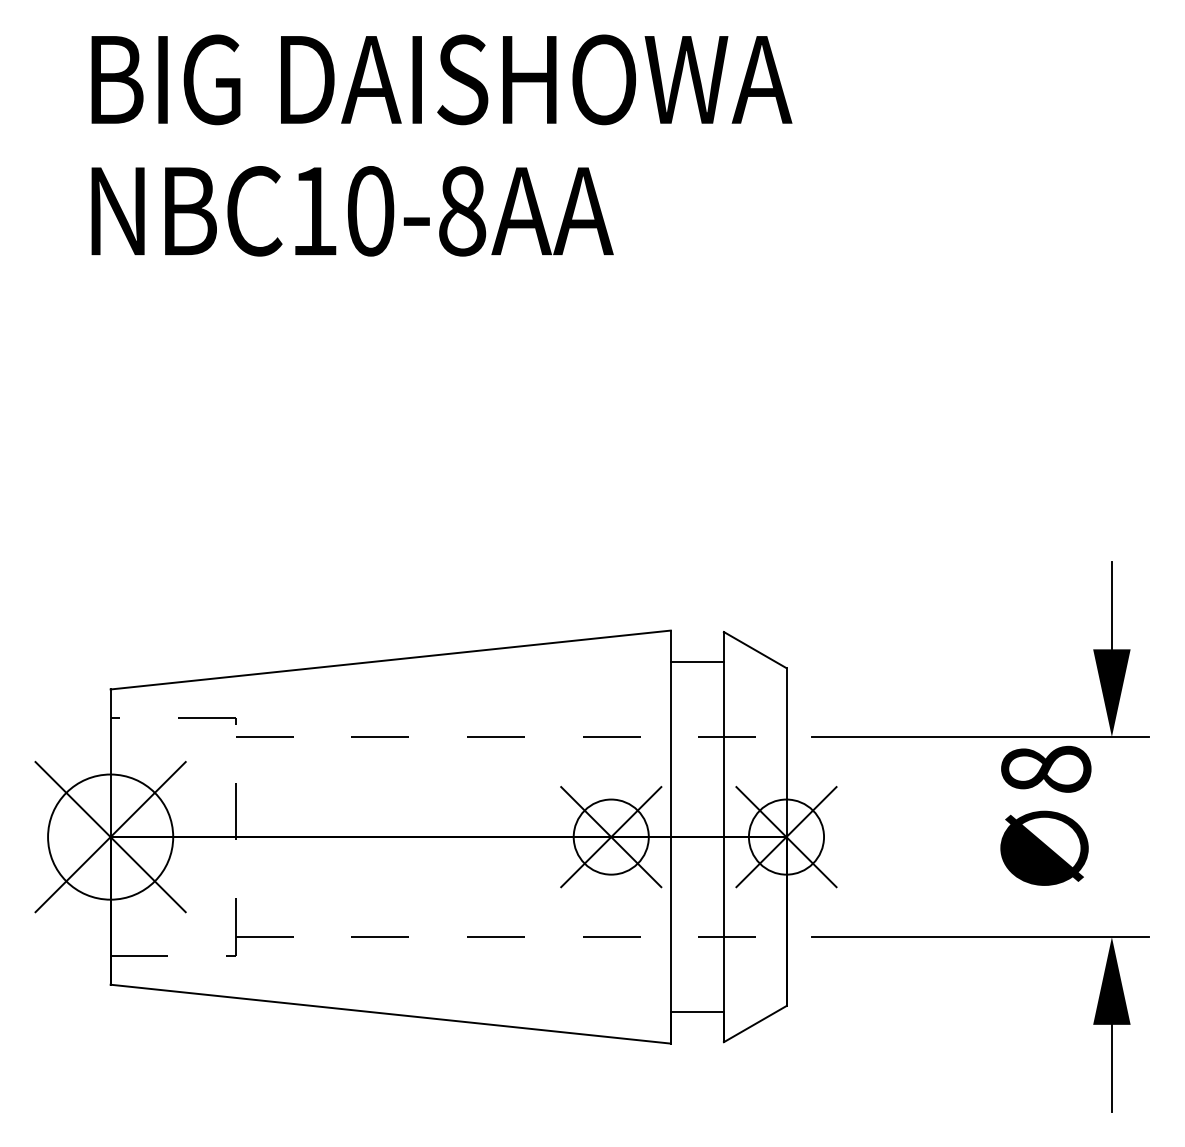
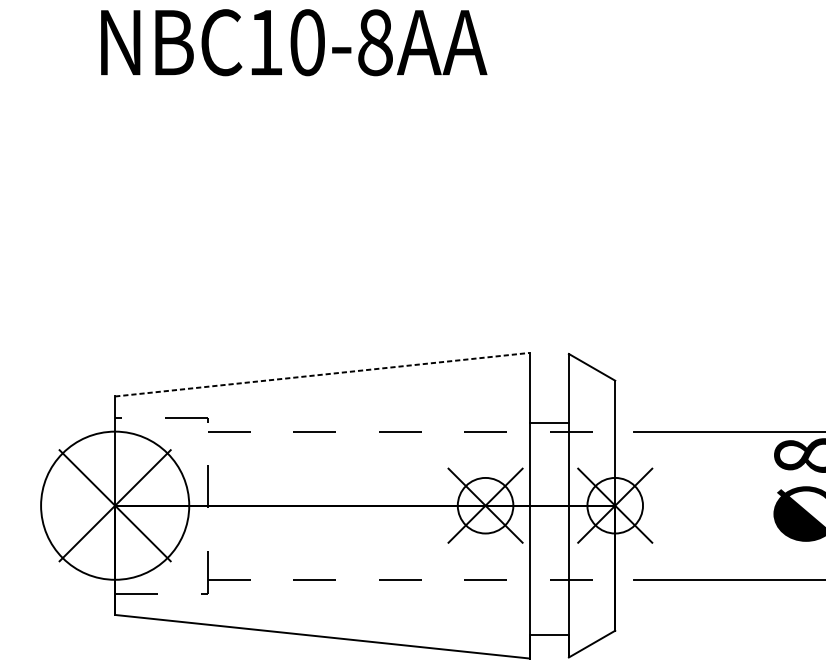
line: (390, 660) -> (322, 375), solid -> dashed
line: (696, 661) -> (548, 422), moved
circle: (110, 836) -> (115, 505), size x1.6

